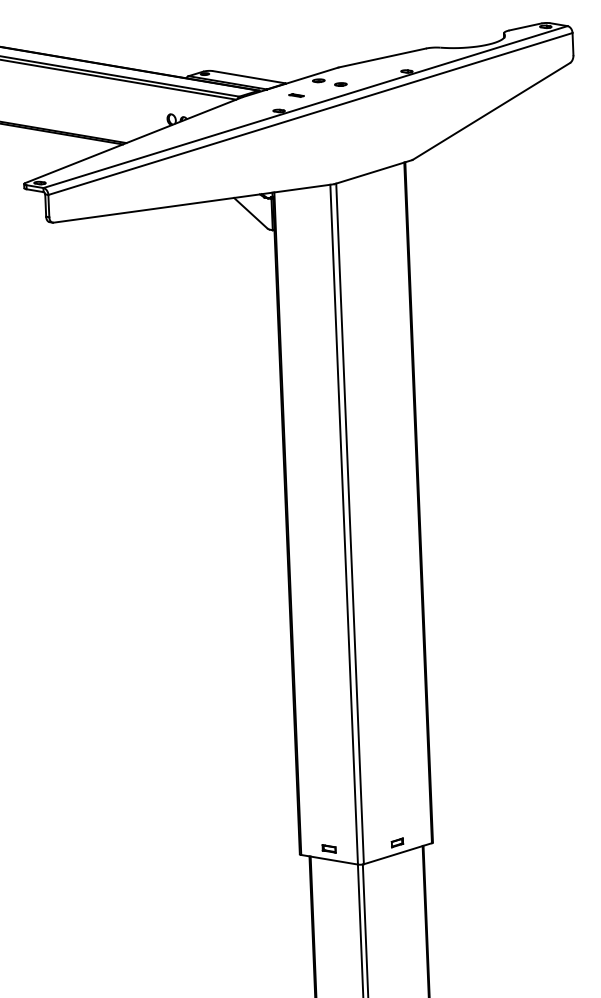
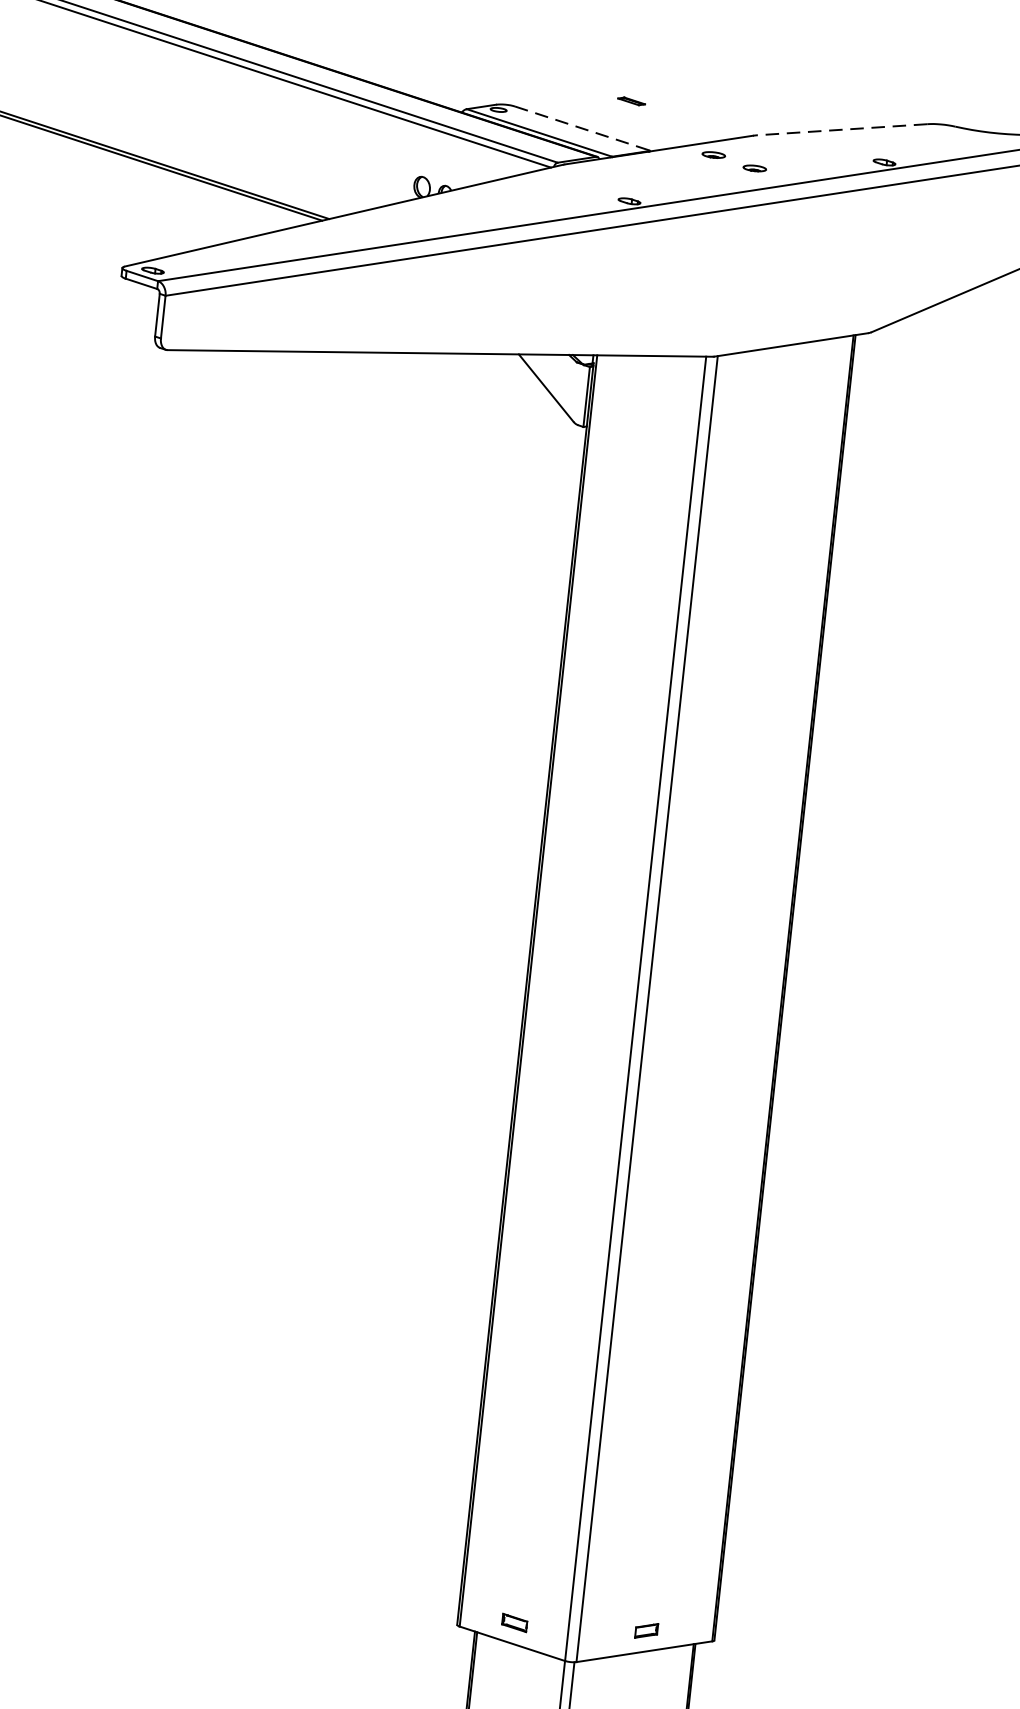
line: (382, 58) -> (841, 130), solid -> dashed
line: (249, 77) -> (582, 129), solid -> dashed
part: (296, 95) -> (631, 101), moved

